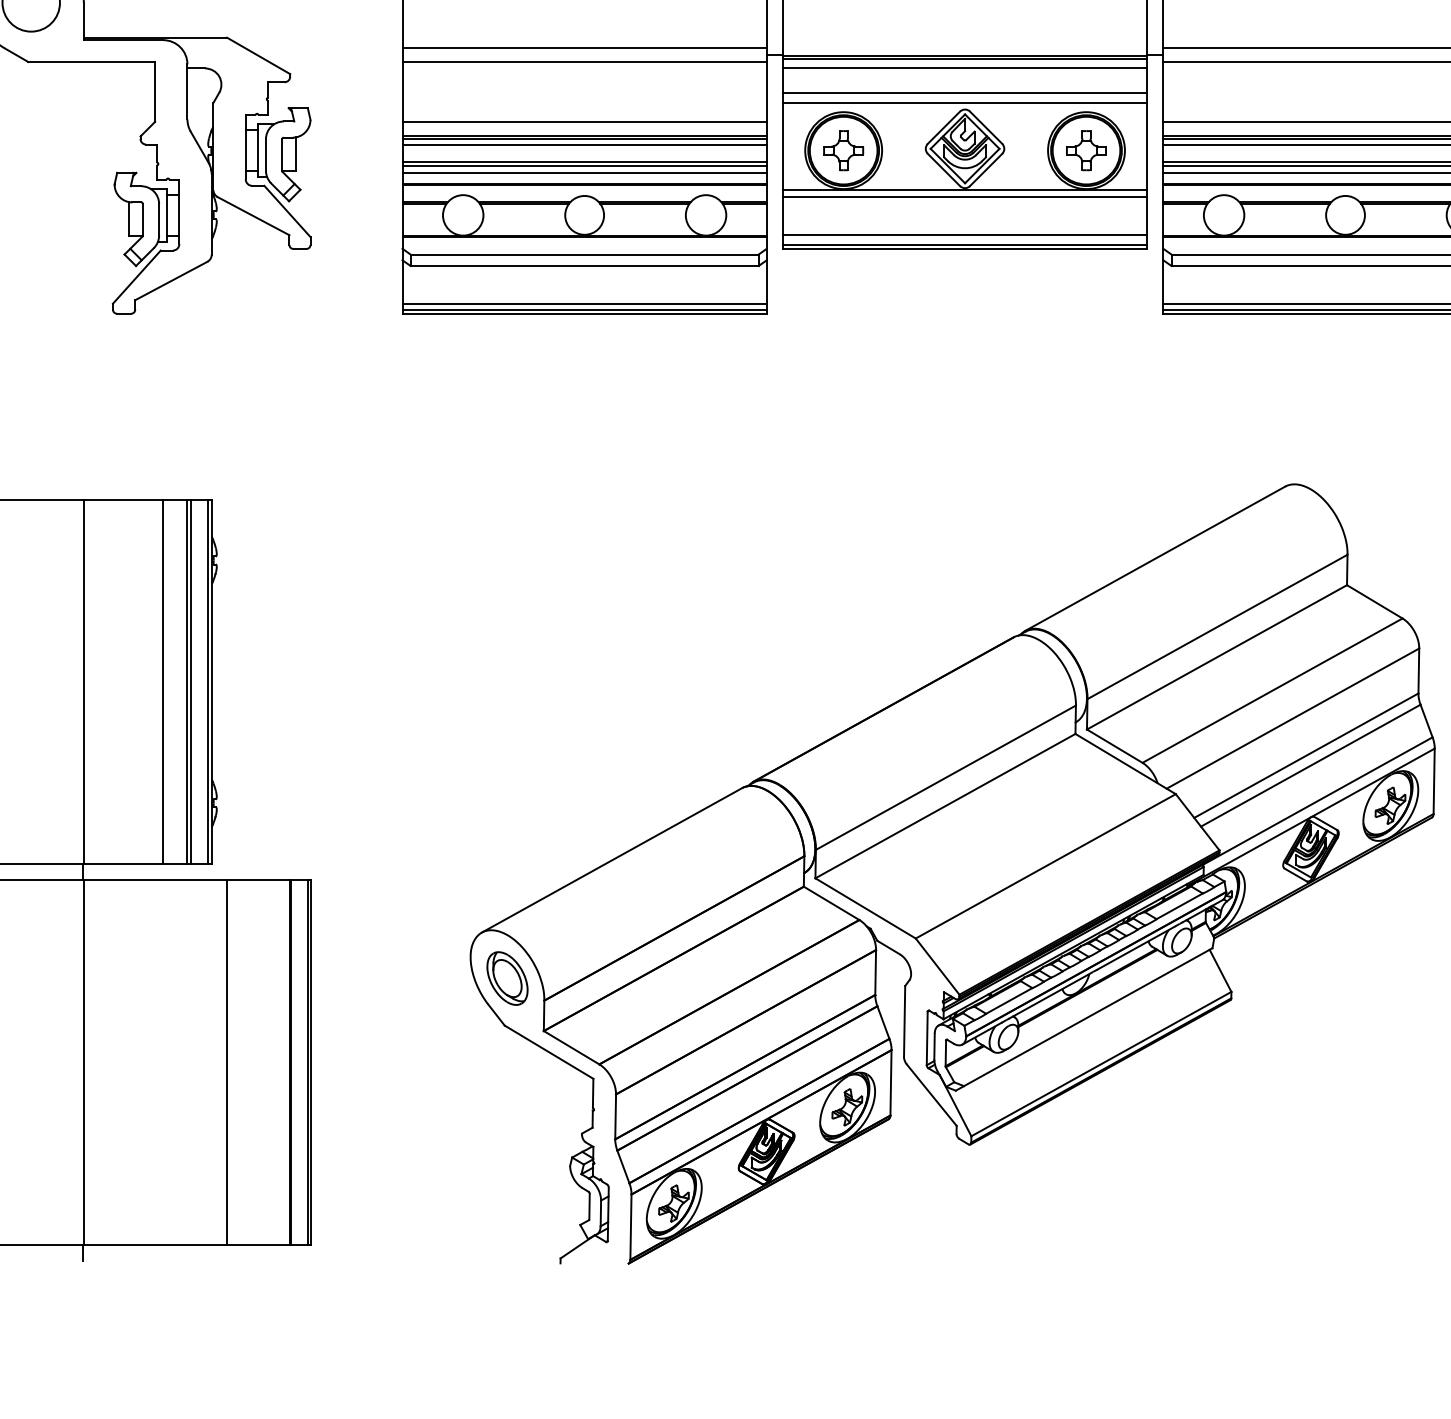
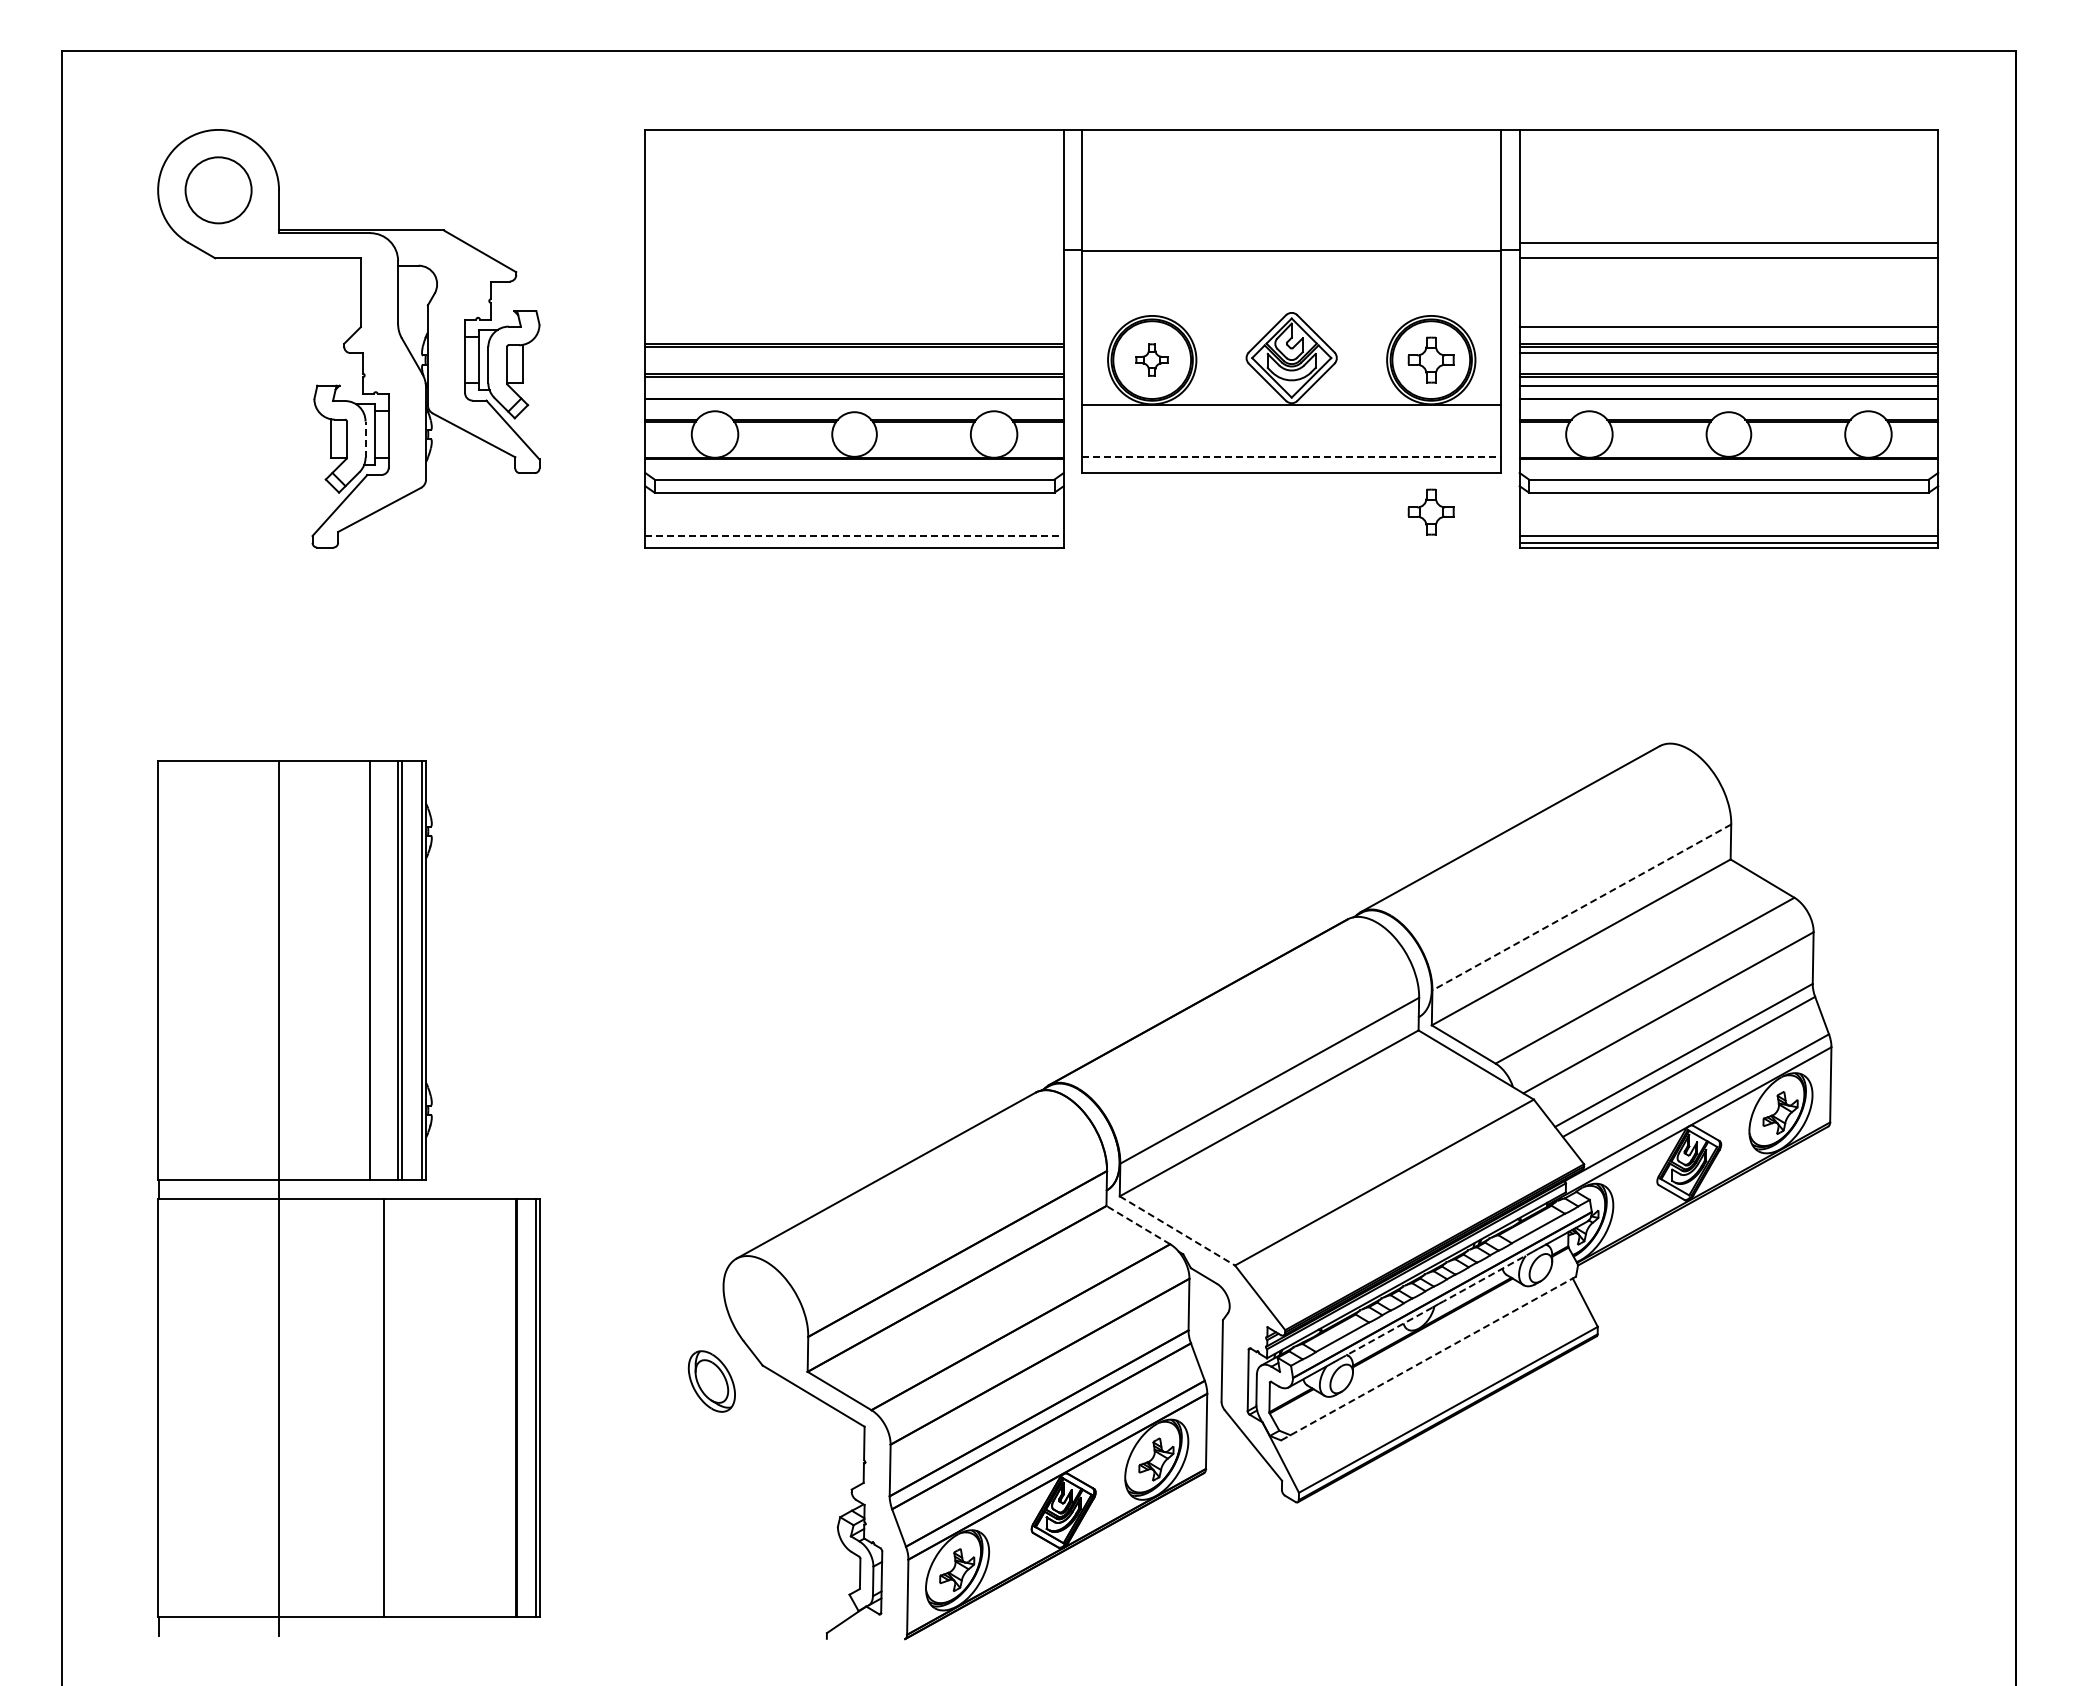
line: (584, 48) -> (854, 242), removed
line: (964, 58) -> (1291, 254), removed
line: (584, 62) -> (854, 258), removed
line: (964, 68) -> (1291, 265), removed
line: (964, 92) -> (1291, 293), removed
line: (964, 103) -> (1291, 305), removed
line: (584, 122) -> (854, 327), removed
line: (584, 144) -> (854, 353), removed
part: (843, 150) -> (1151, 359), size x0.7
line: (584, 172) -> (854, 385), removed
line: (964, 197) -> (1291, 413), removed
line: (159, 219) -> (365, 439), solid -> dashed
line: (965, 235) -> (1292, 457), solid -> dashed
line: (964, 244) -> (1291, 468), removed
part: (1085, 282) -> (1430, 511), added
line: (585, 304) -> (855, 536), solid -> dashed
line: (584, 309) -> (854, 542), removed
line: (1217, 626) -> (1581, 907), solid -> dashed
line: (830, 902) -> (1137, 1224), solid -> dashed
line: (865, 908) -> (1177, 1231), solid -> dashed
line: (1135, 948) -> (1487, 1276), solid -> dashed
part: (507, 978) -> (711, 1381), moved
line: (1048, 996) -> (1387, 1332), solid -> dashed
line: (1084, 1019) -> (1428, 1358), solid -> dashed
line: (226, 1062) -> (383, 1407), moved

